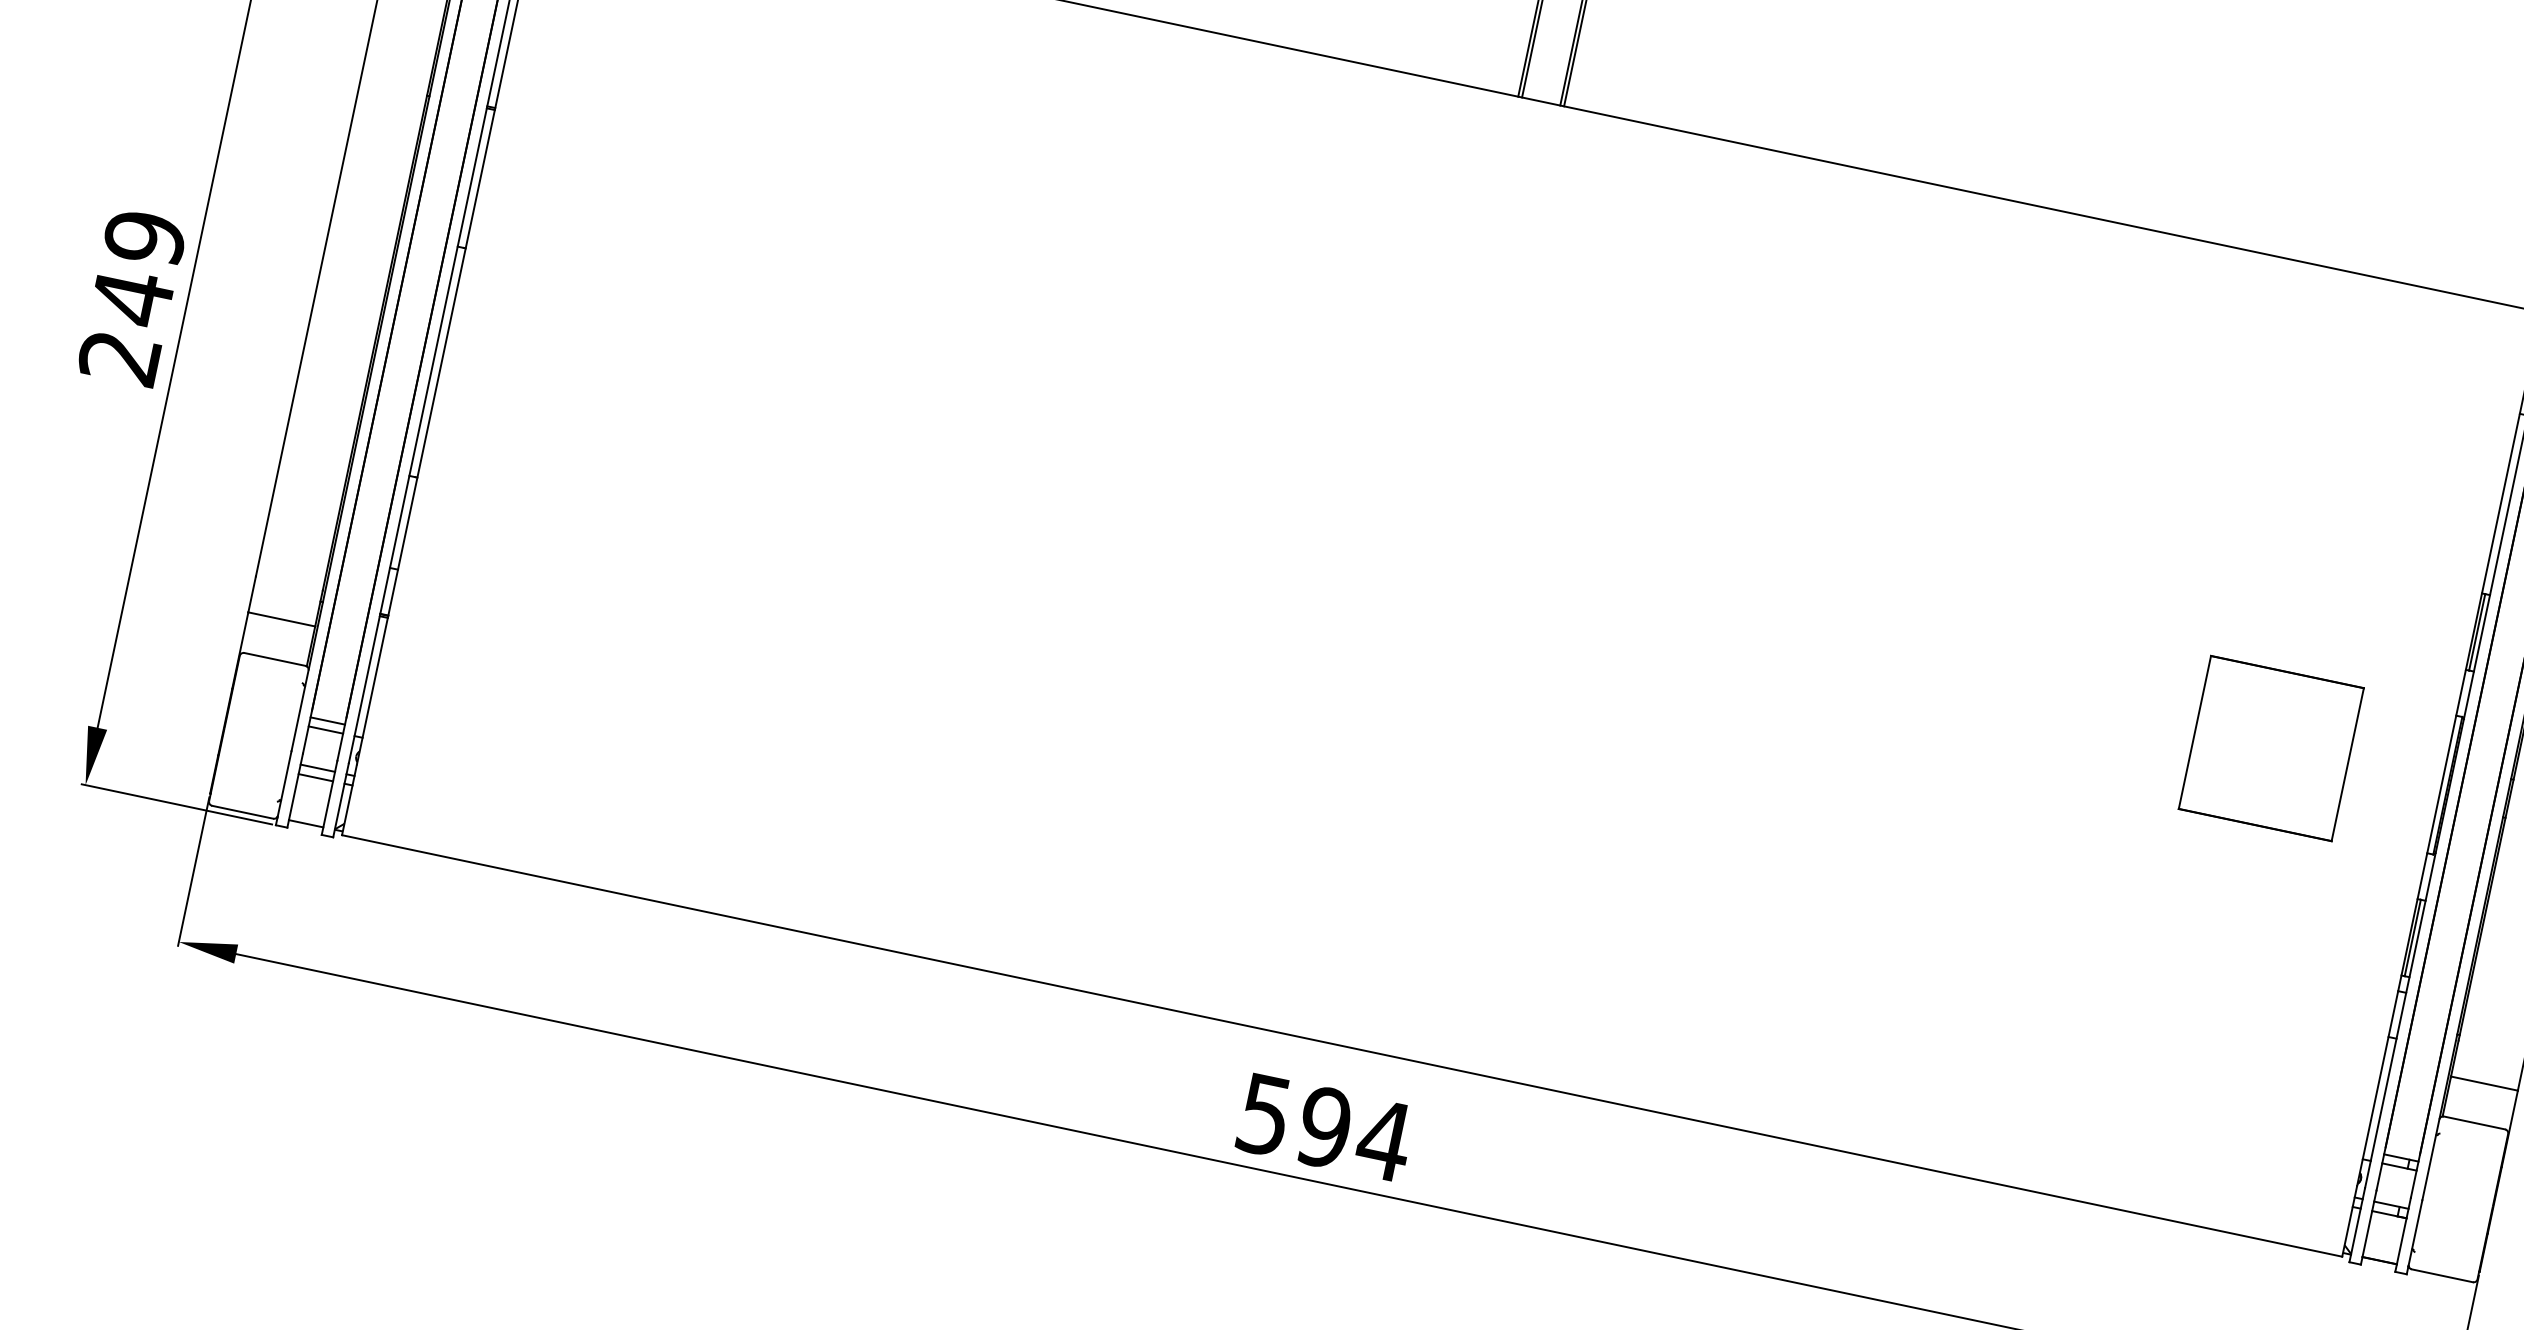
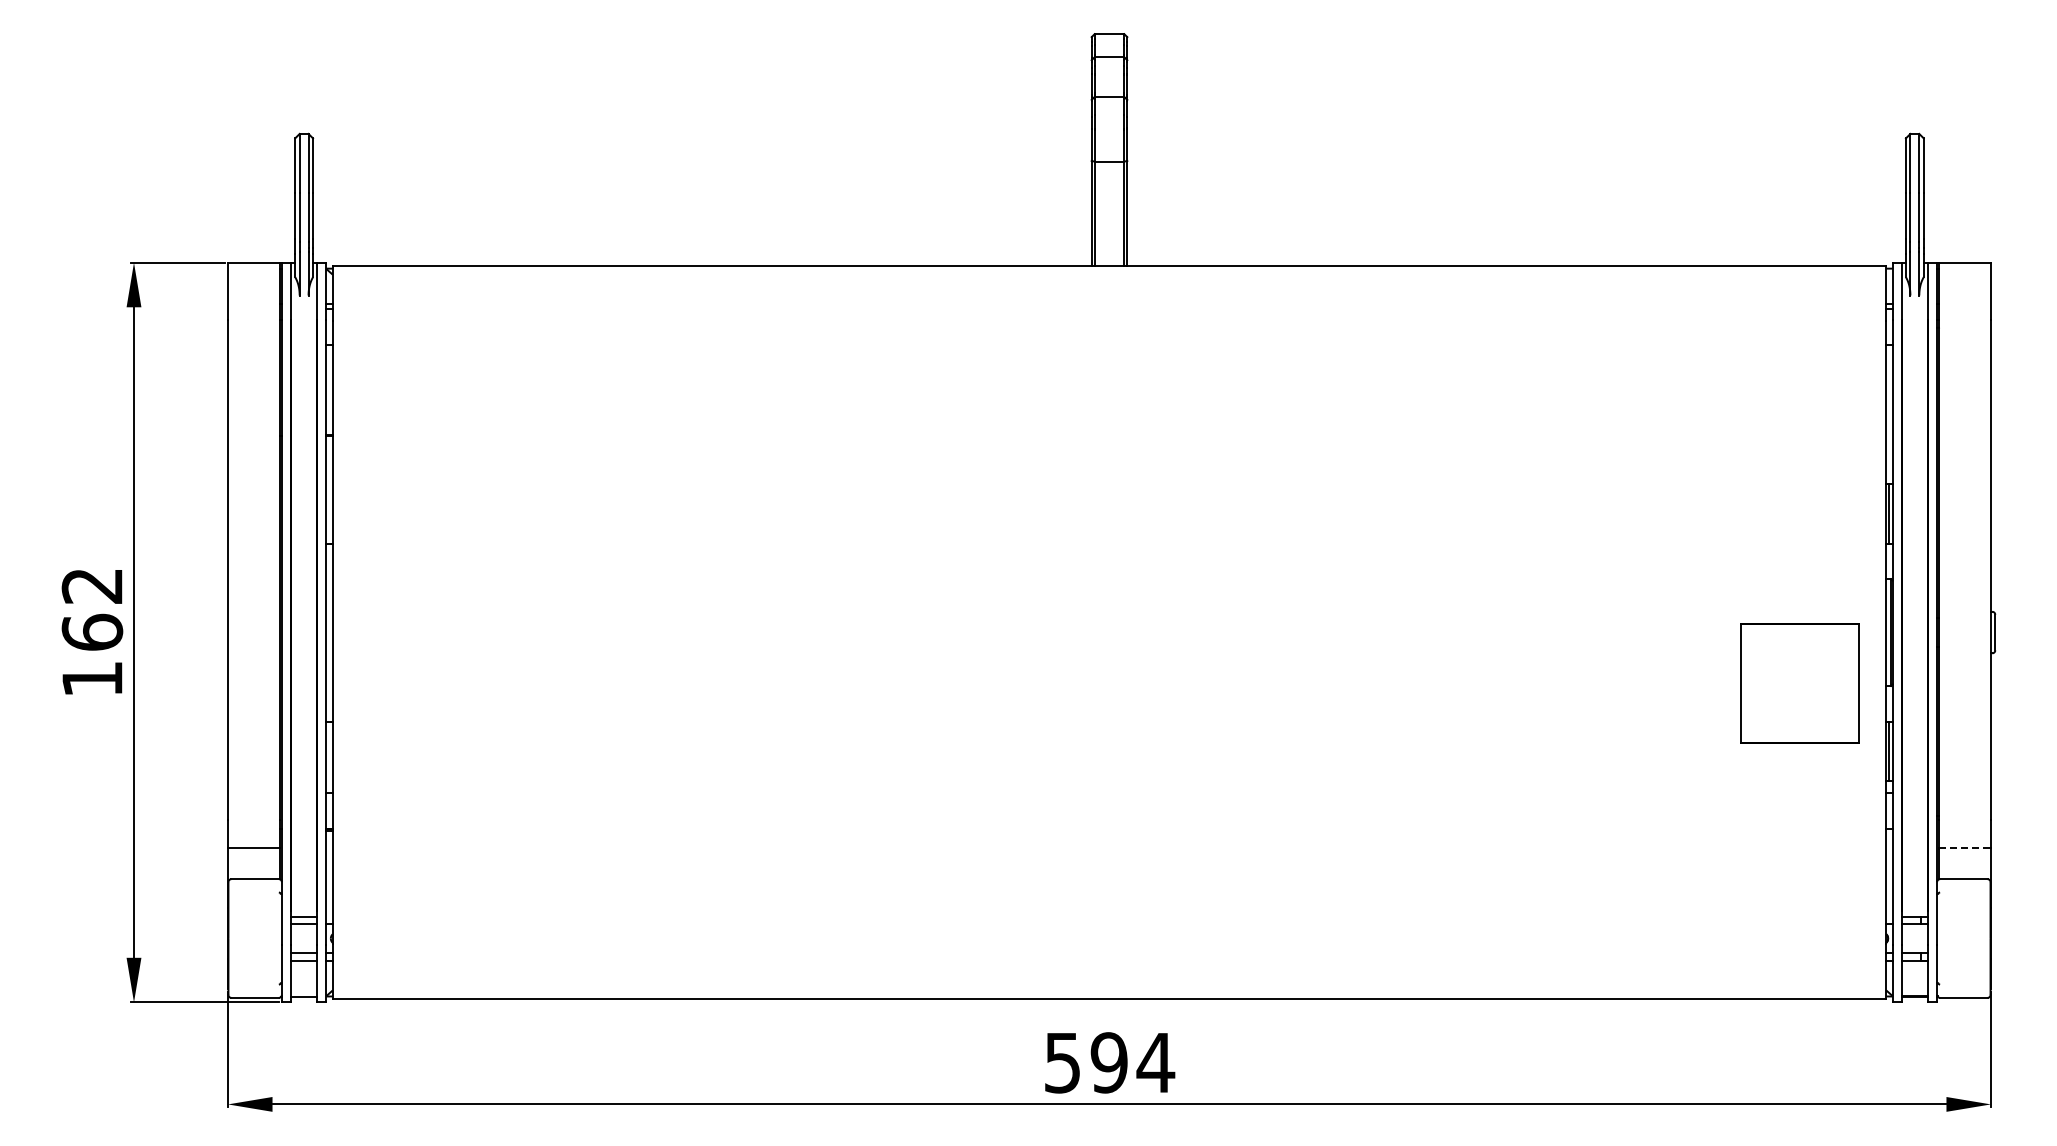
text: (132, 296) -> (92, 631), 249 -> 162
part: (2270, 748) -> (1799, 683), moved
line: (2485, 1083) -> (1965, 848), solid -> dashed

